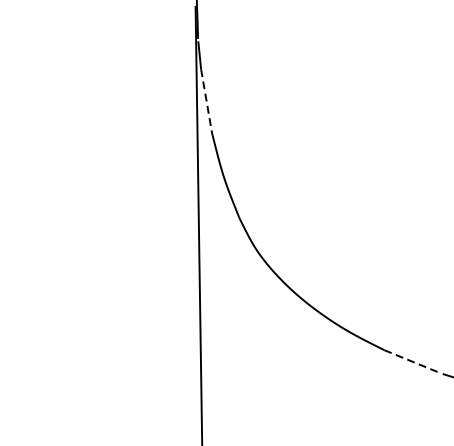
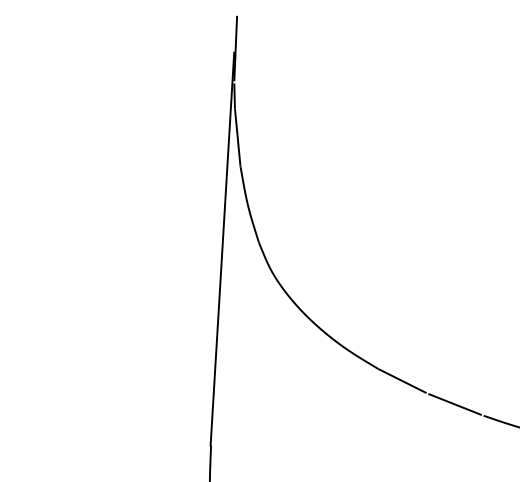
line: (206, 100) -> (237, 136), dashed -> solid
line: (412, 362) -> (402, 381), dashed -> solid

